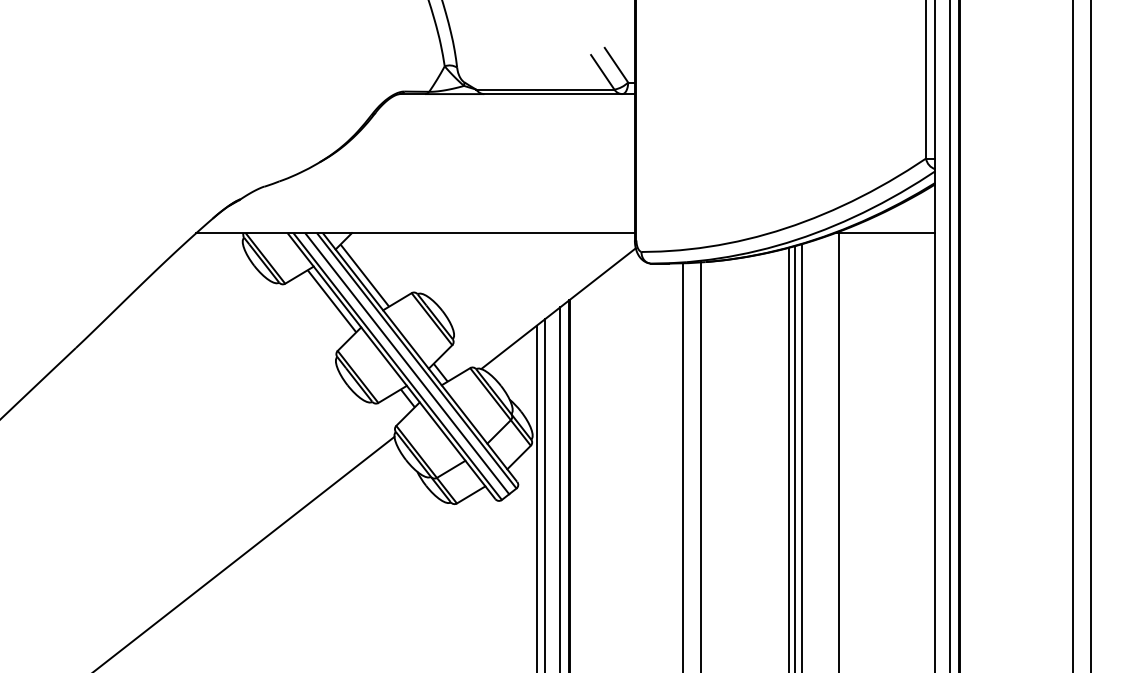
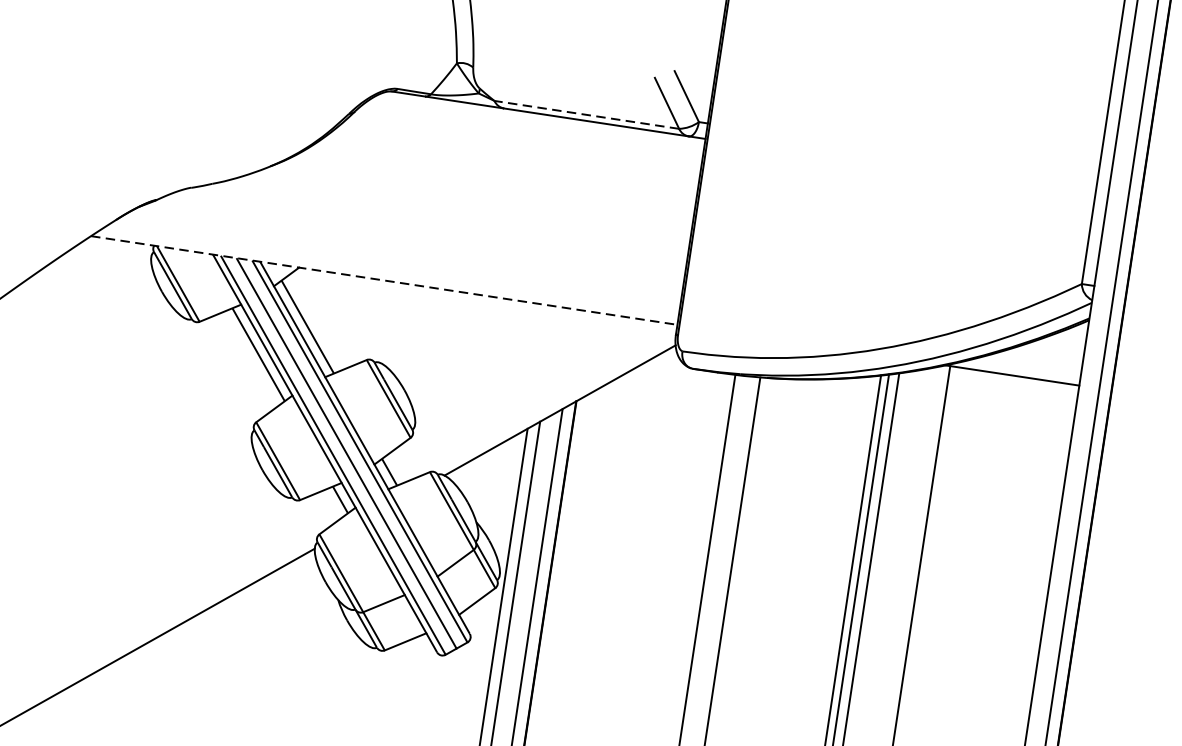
line: (544, 89) -> (585, 114), solid -> dashed
line: (416, 233) -> (385, 281), solid -> dashed

